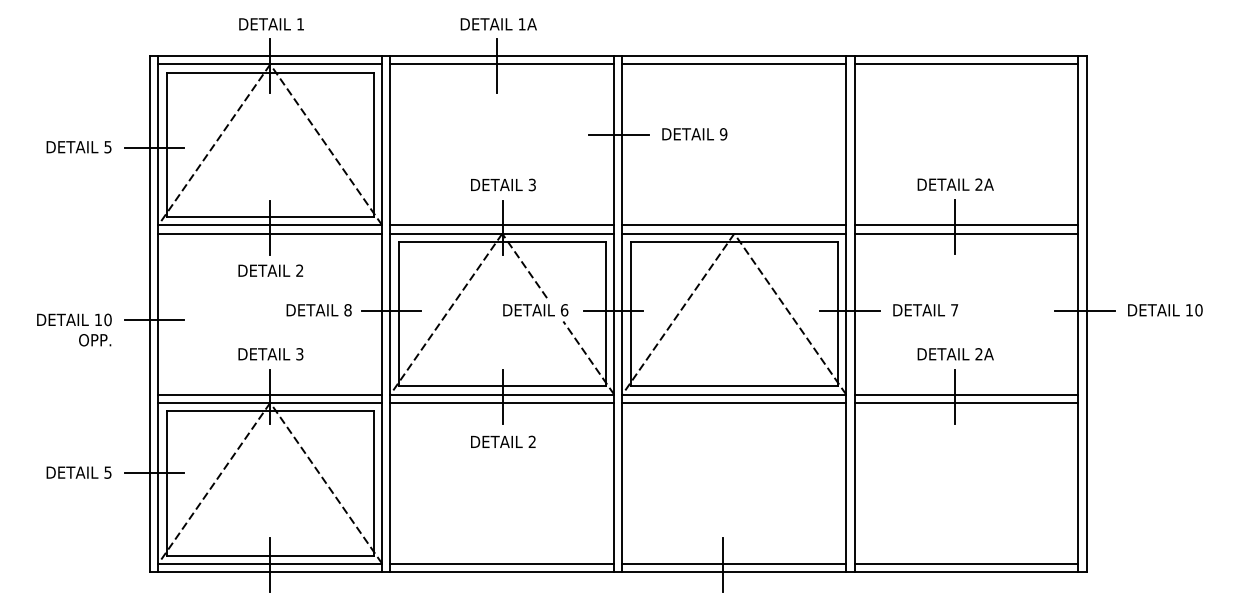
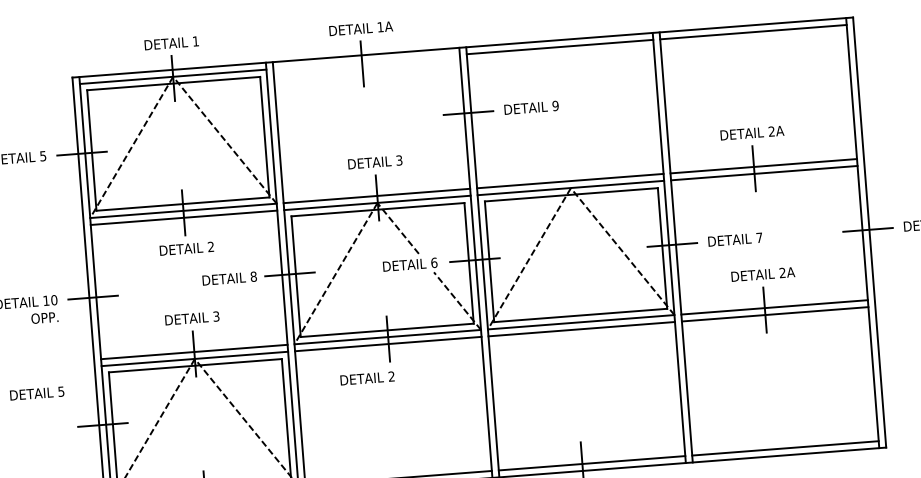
line: (502, 64) -> (366, 61), removed
text: (503, 441) -> (367, 378), moved
text: (78, 472) -> (36, 393), moved

